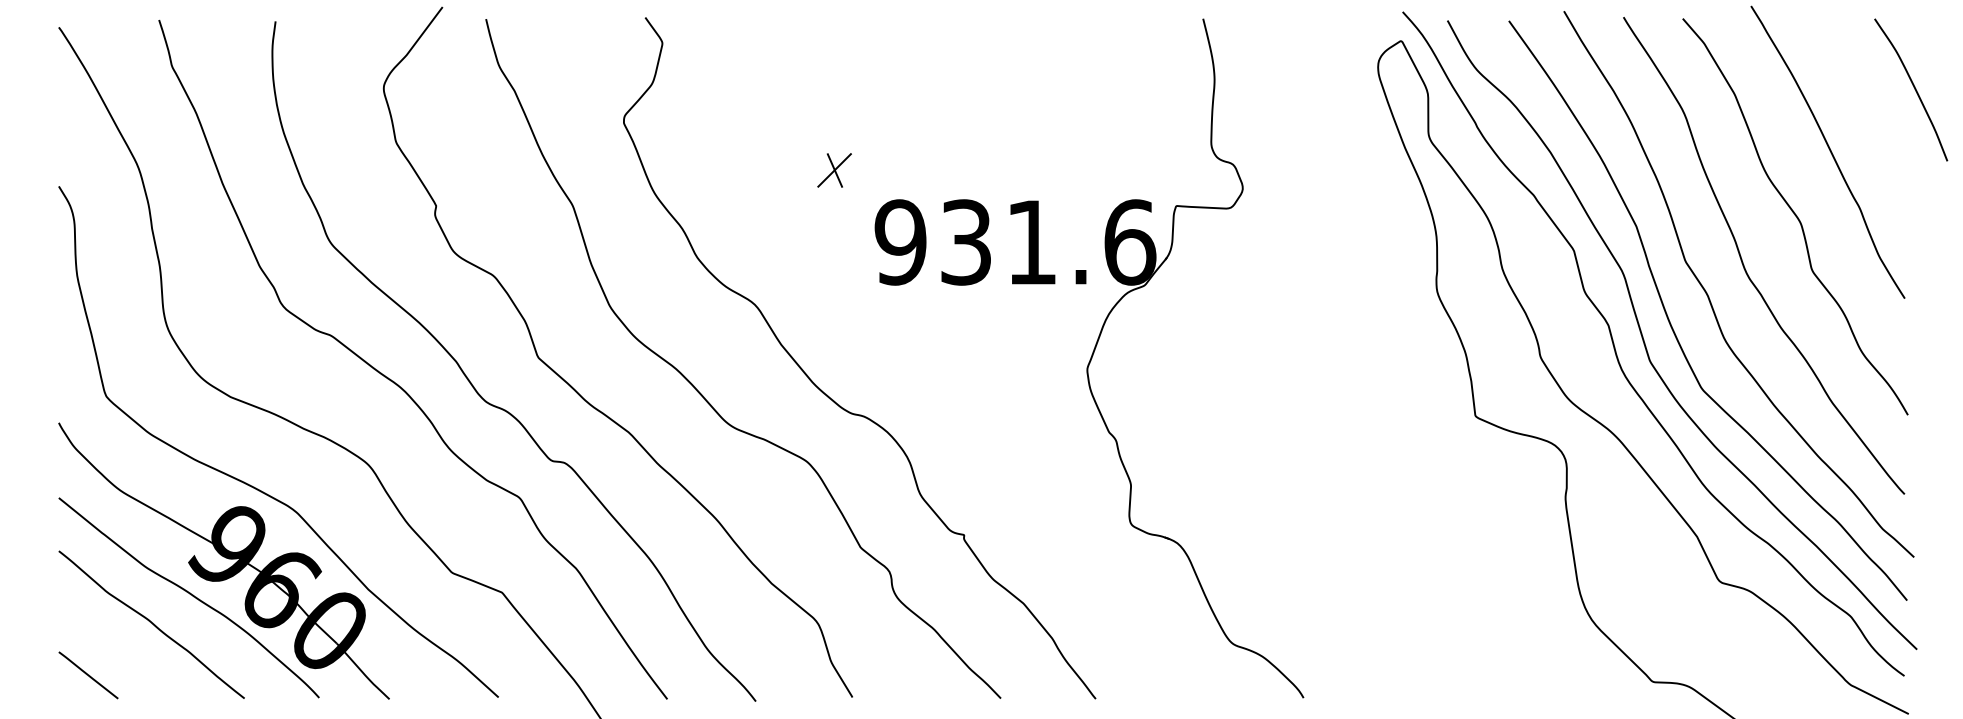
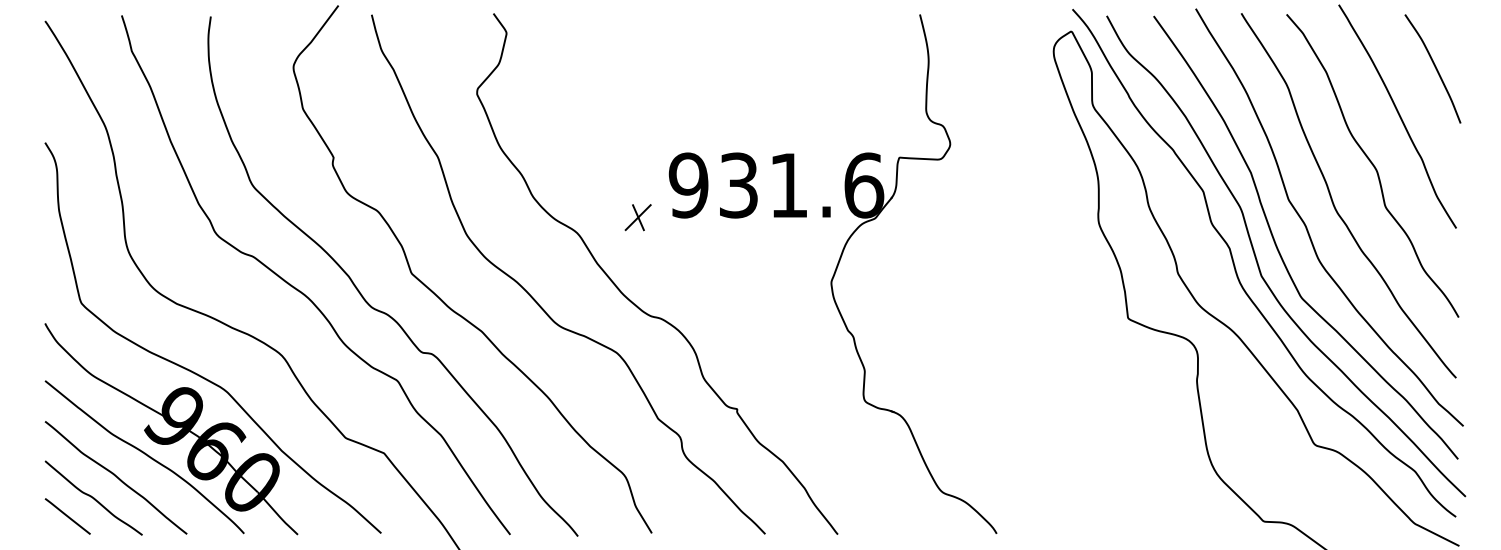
curve: (1913, 87) -> (1434, 67), moved
part: (834, 170) -> (638, 217), moved
curve: (122, 651) -> (93, 498), added

